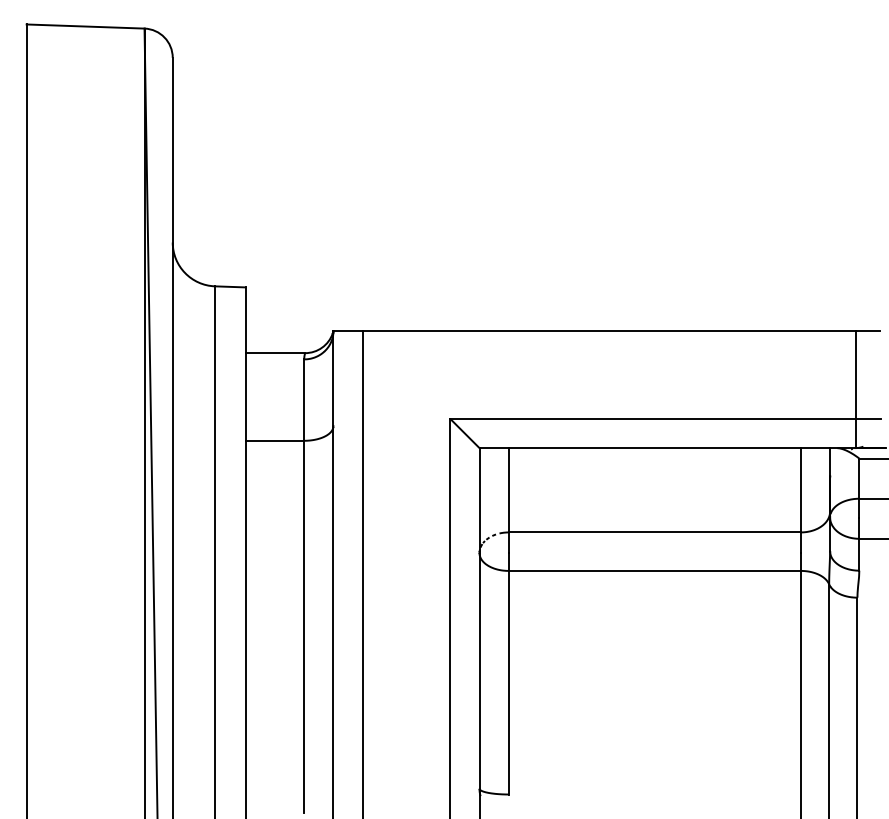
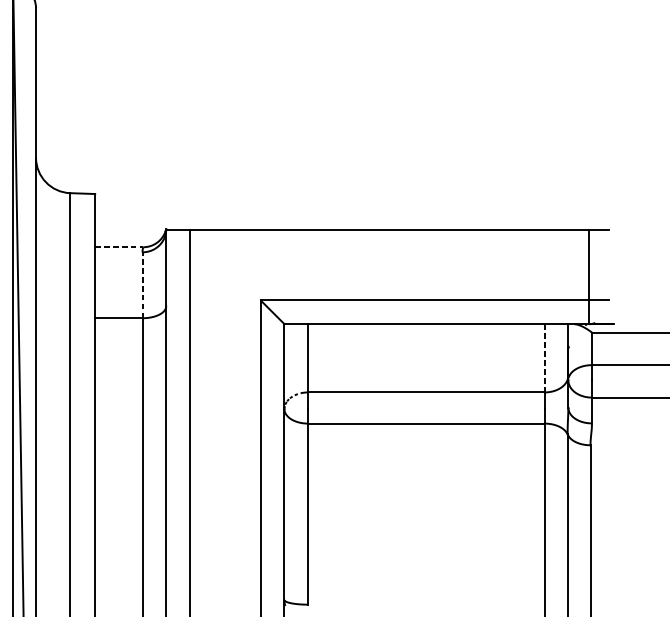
line: (275, 353) -> (119, 247), solid -> dashed
line: (304, 400) -> (142, 285), solid -> dashed
line: (800, 489) -> (544, 357), solid -> dashed

